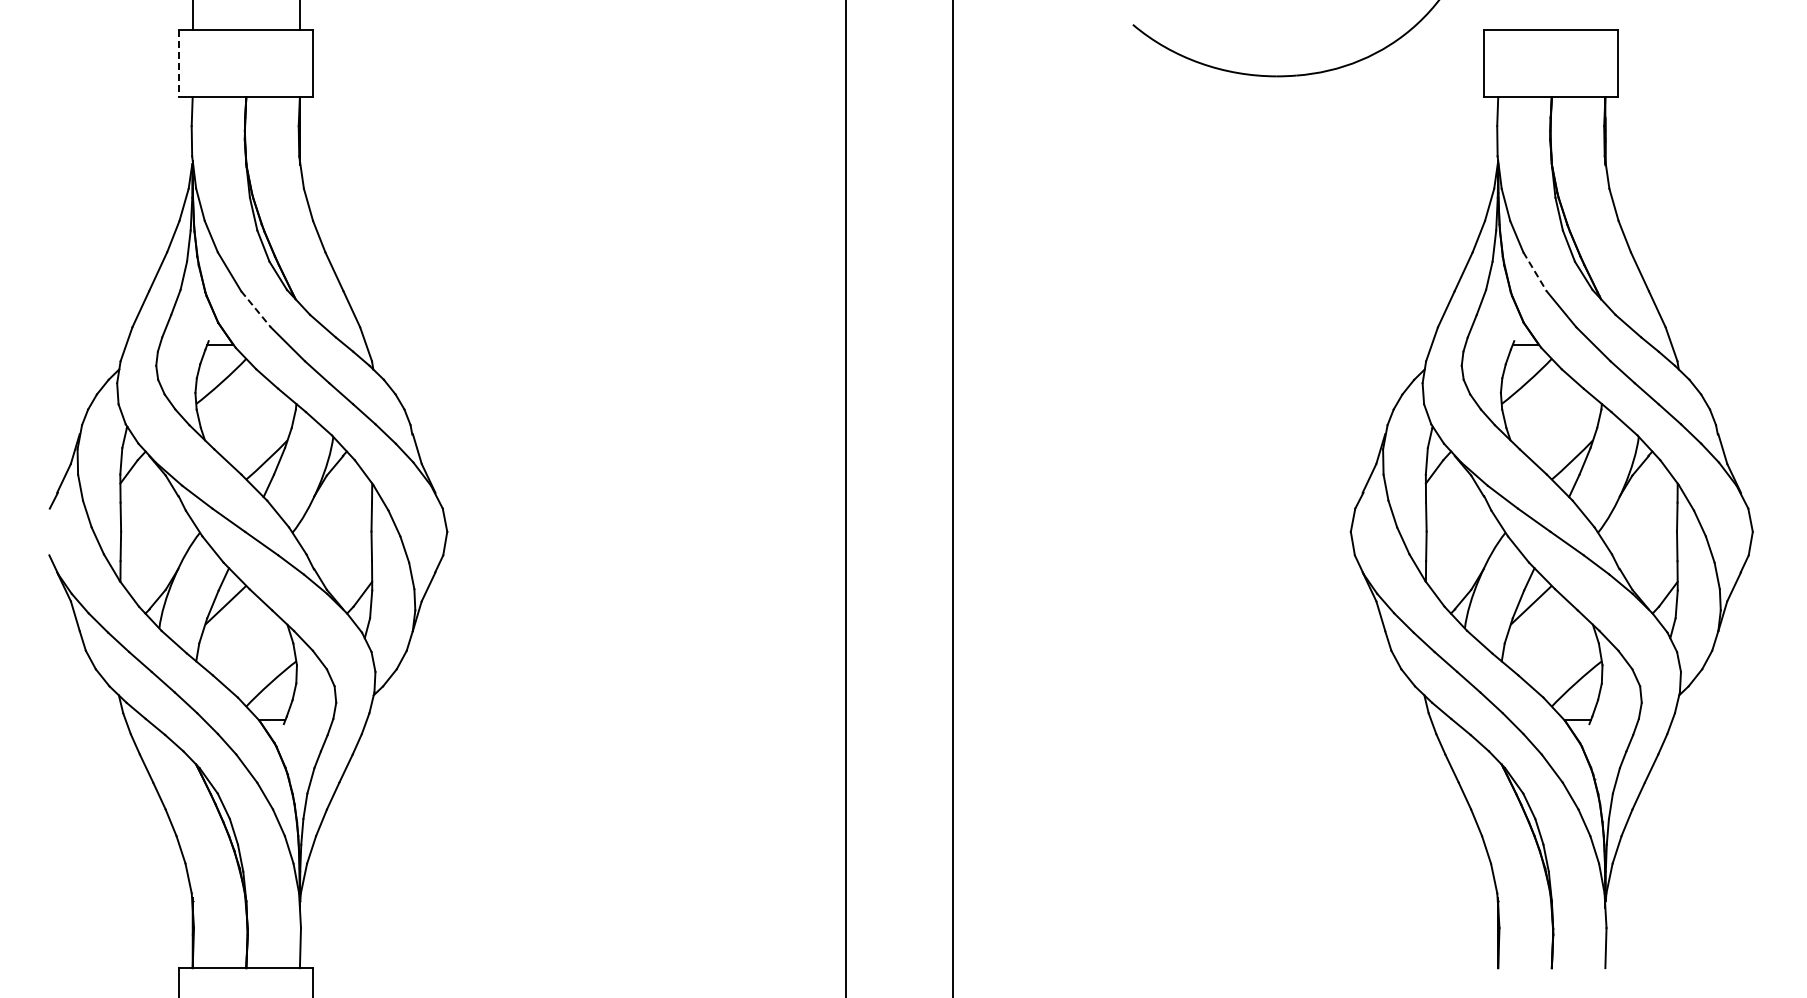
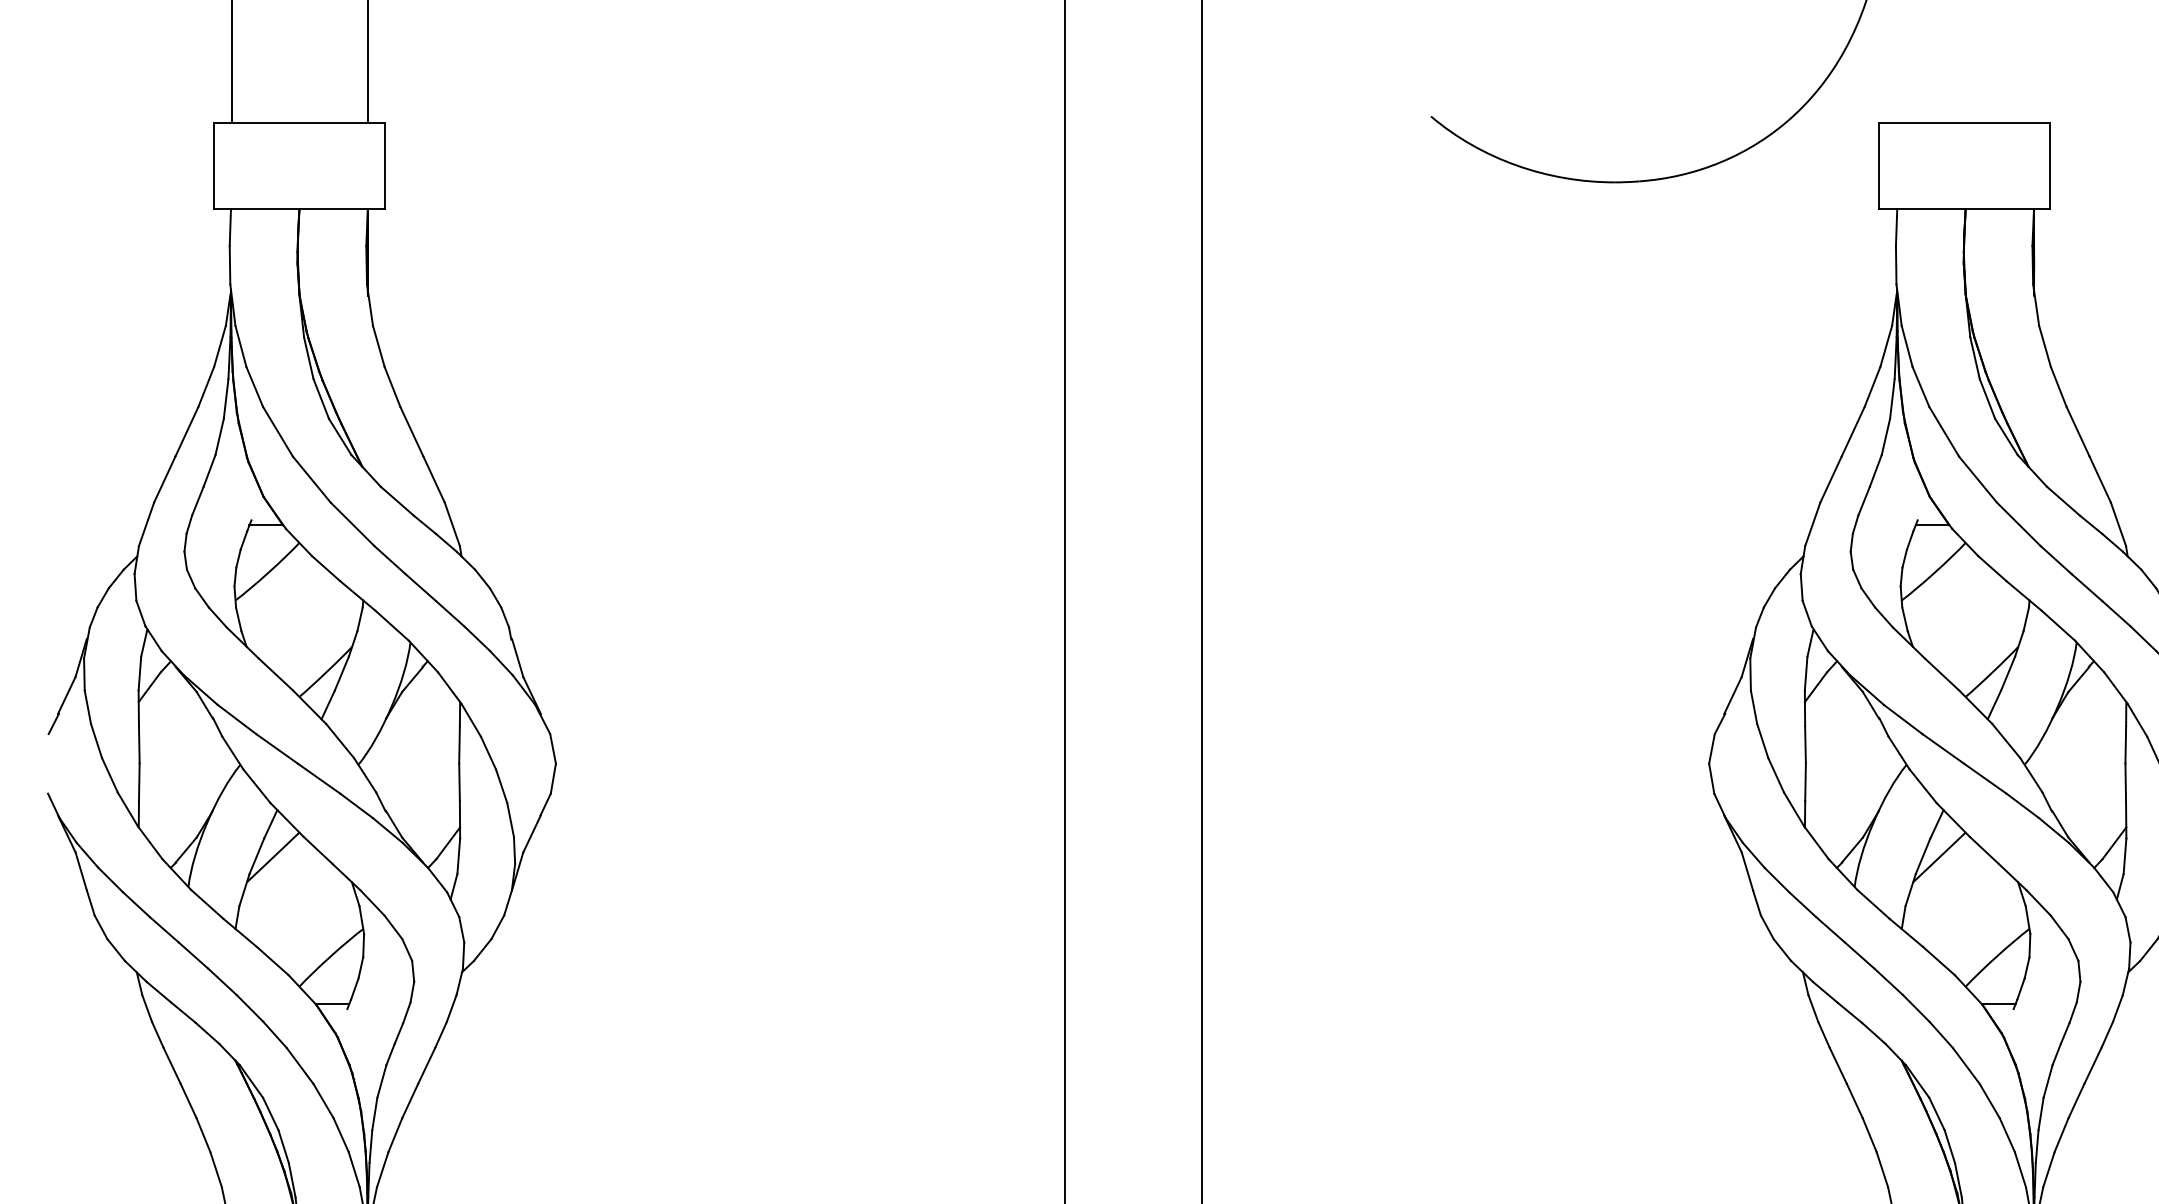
line: (179, 63) -> (214, 165), dashed -> solid
line: (1535, 271) -> (1944, 431), dashed -> solid
line: (256, 309) -> (312, 479), dashed -> solid

